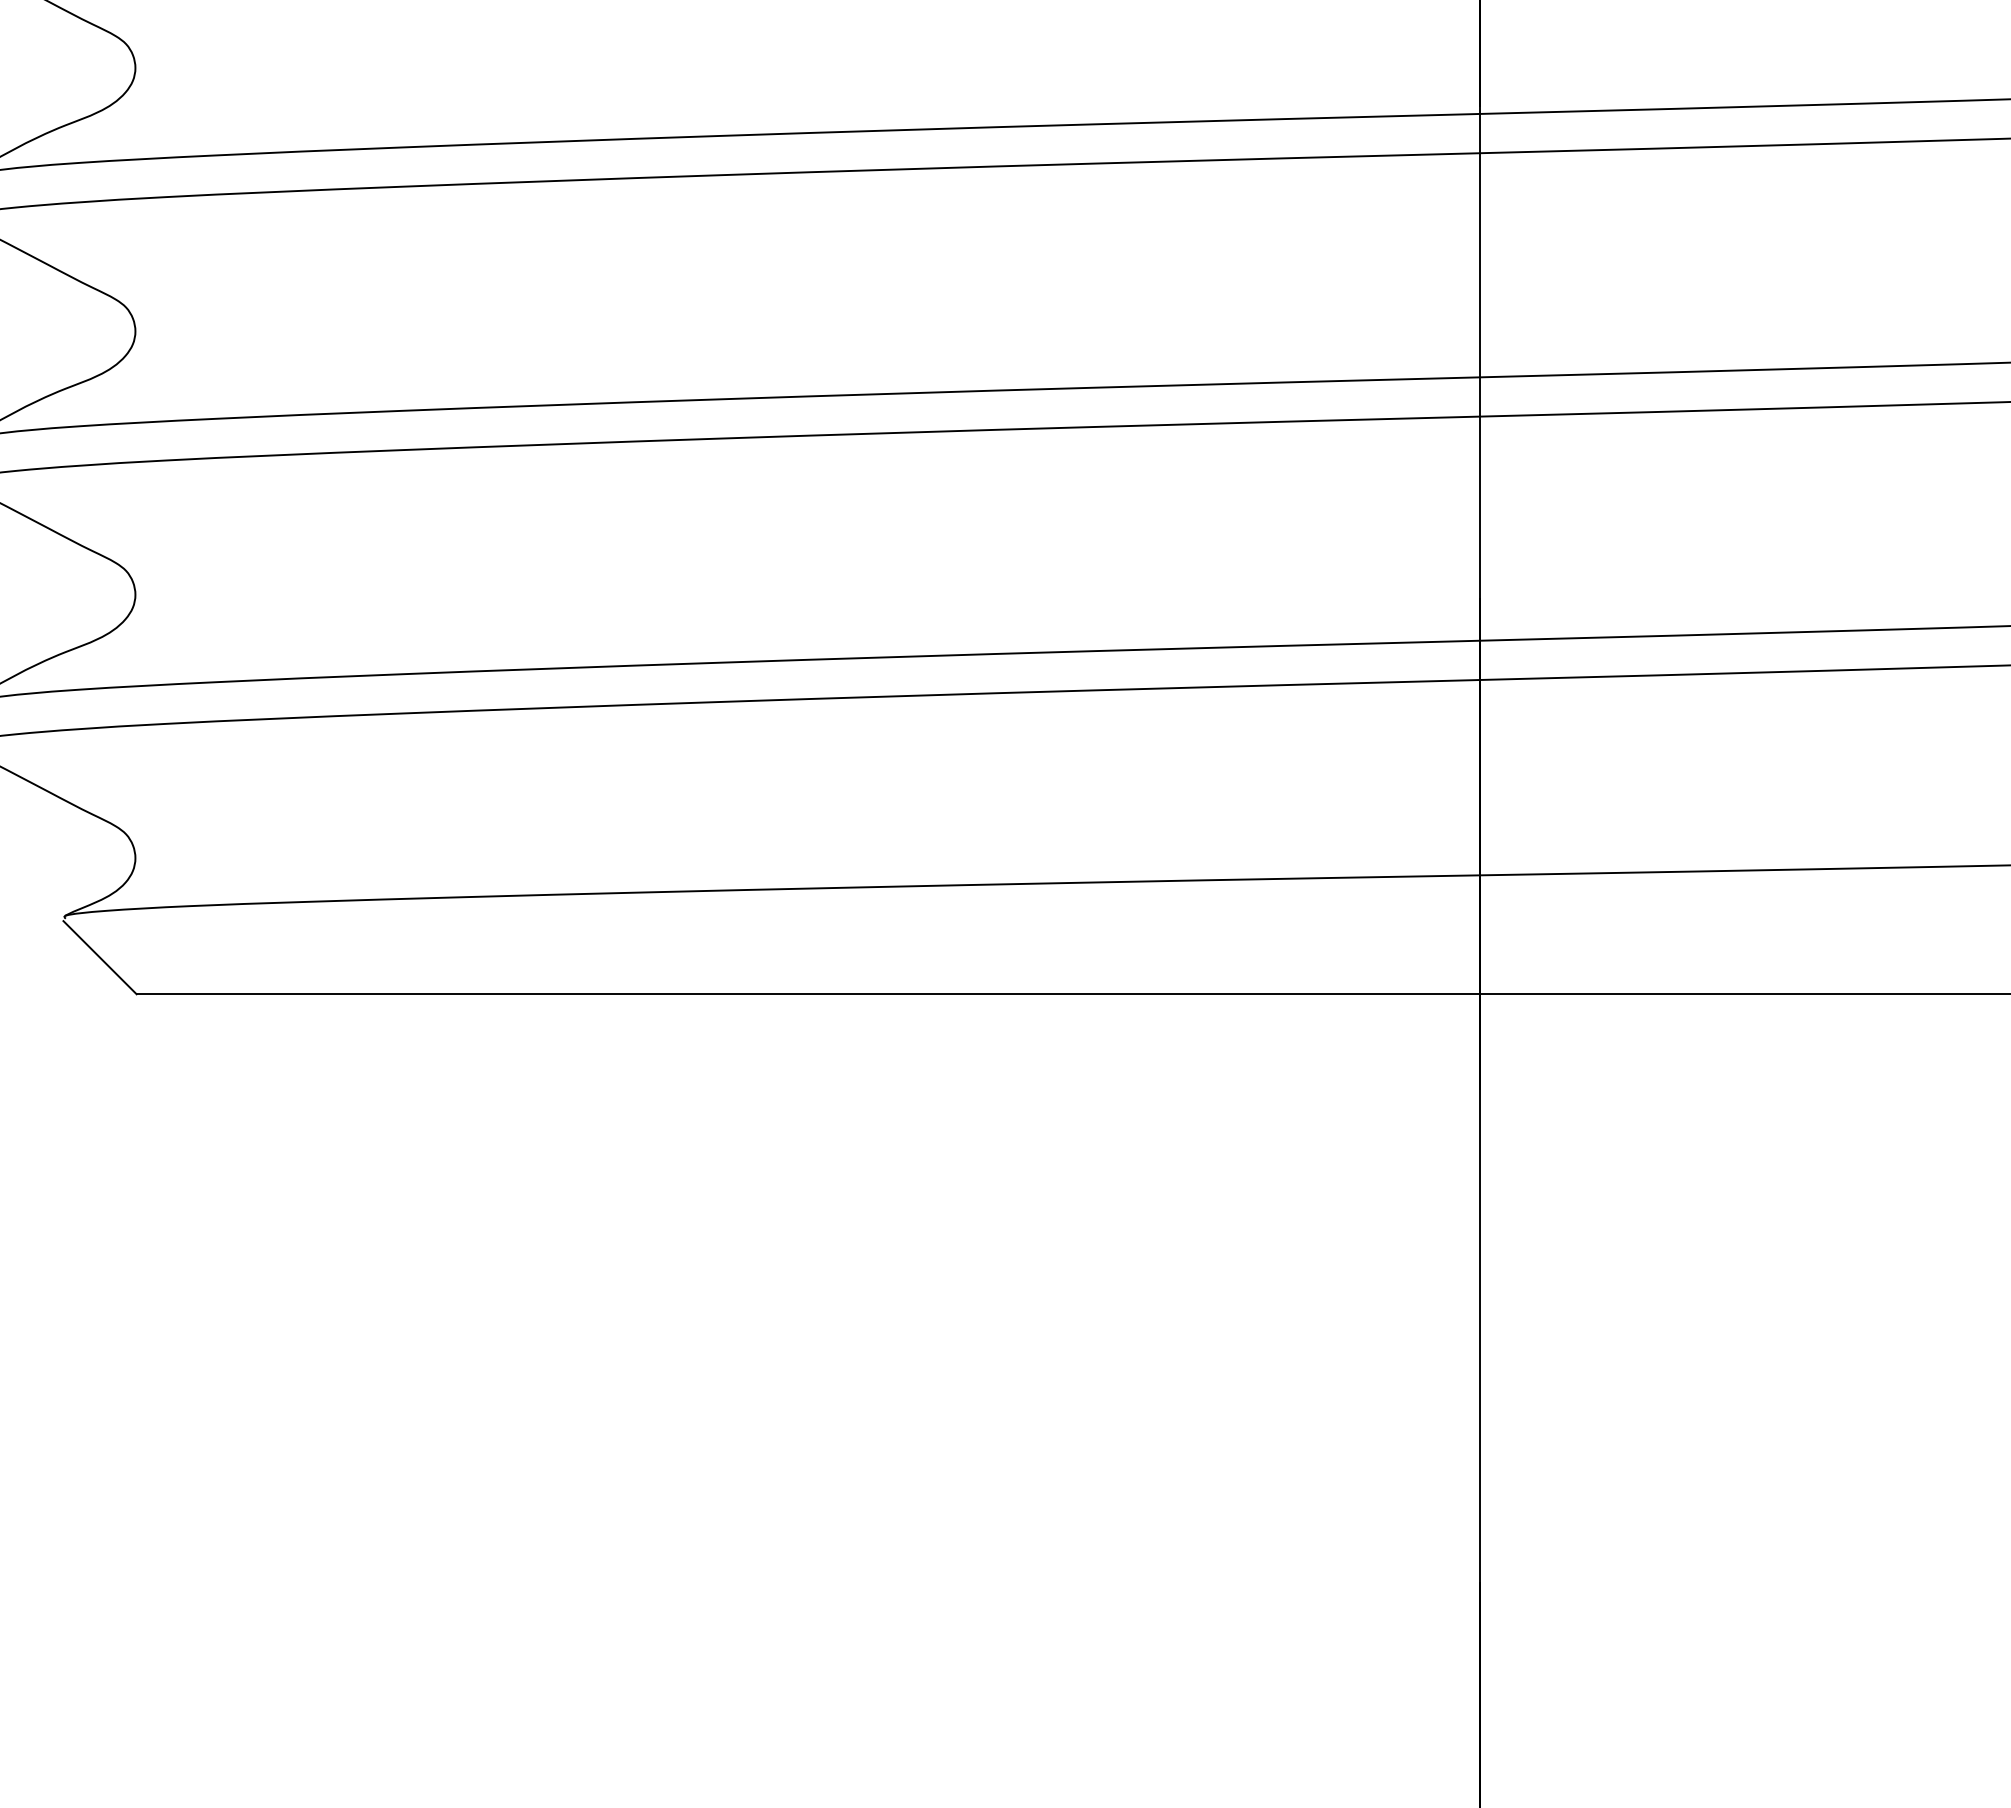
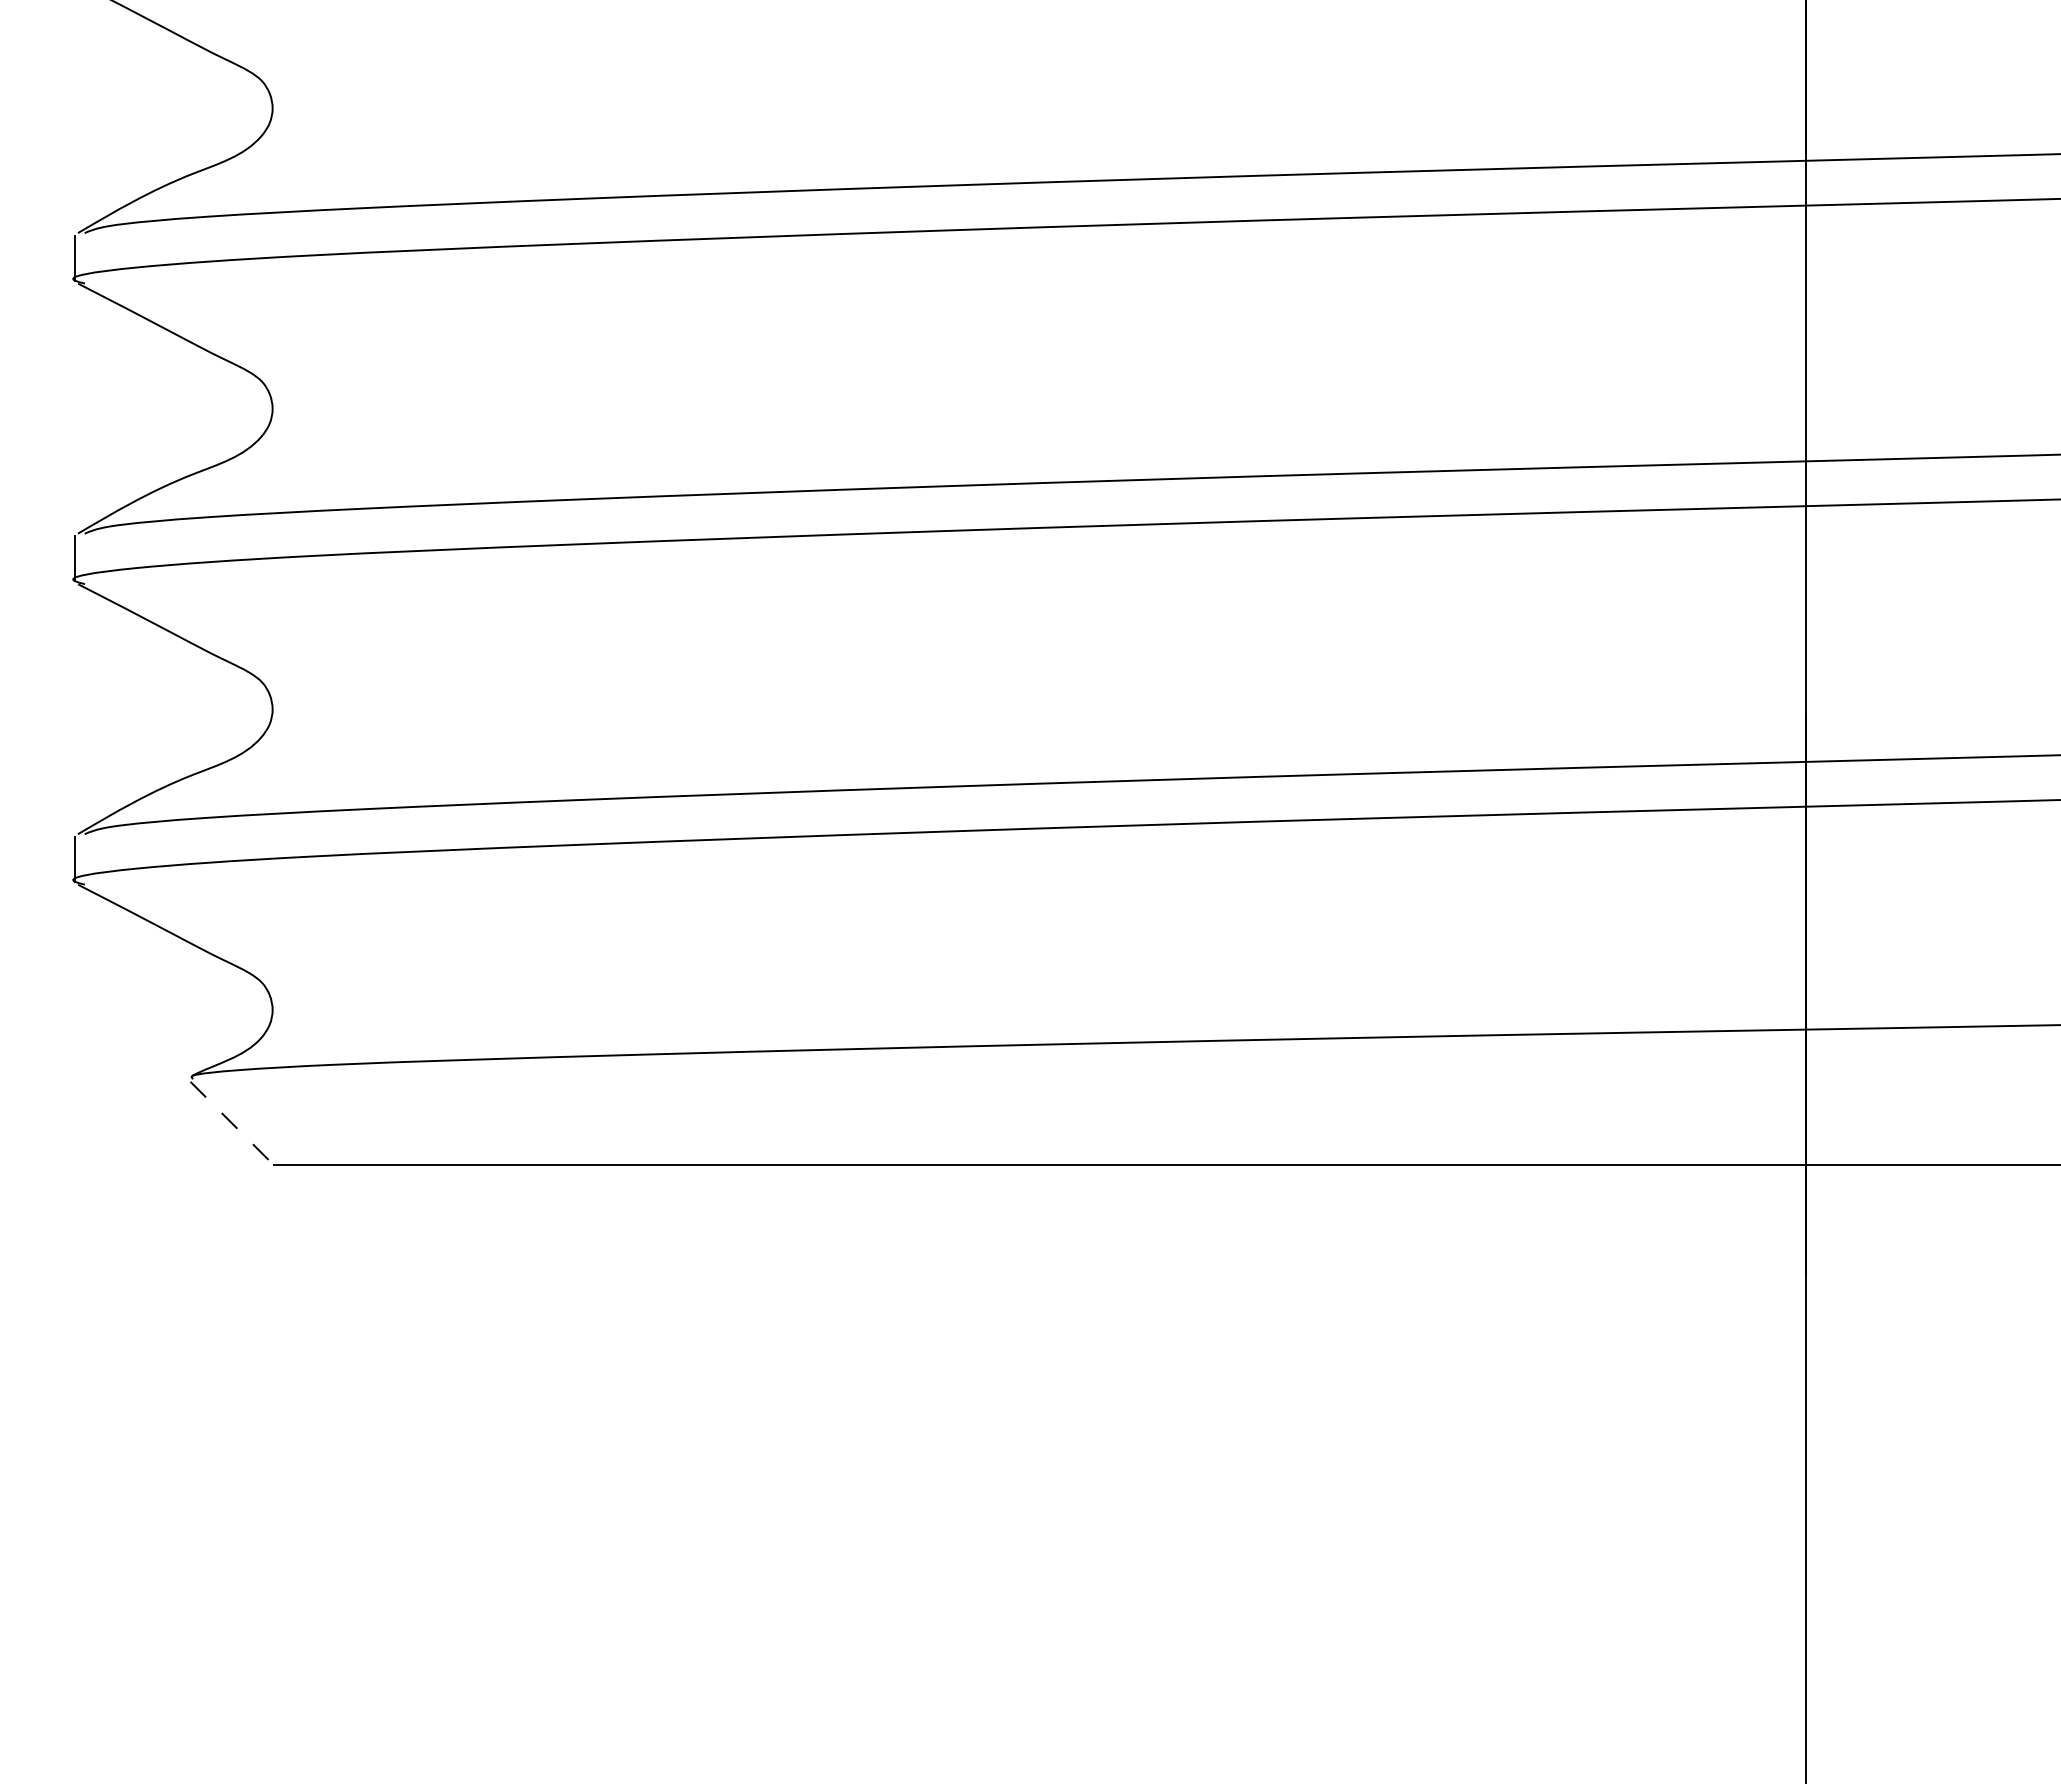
line: (100, 957) -> (232, 1123), solid -> dashed

